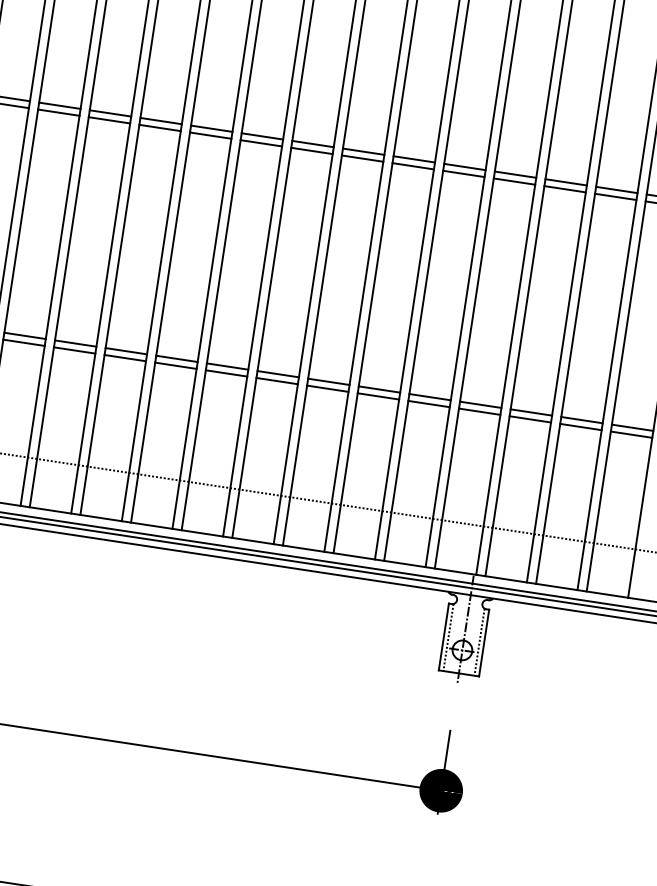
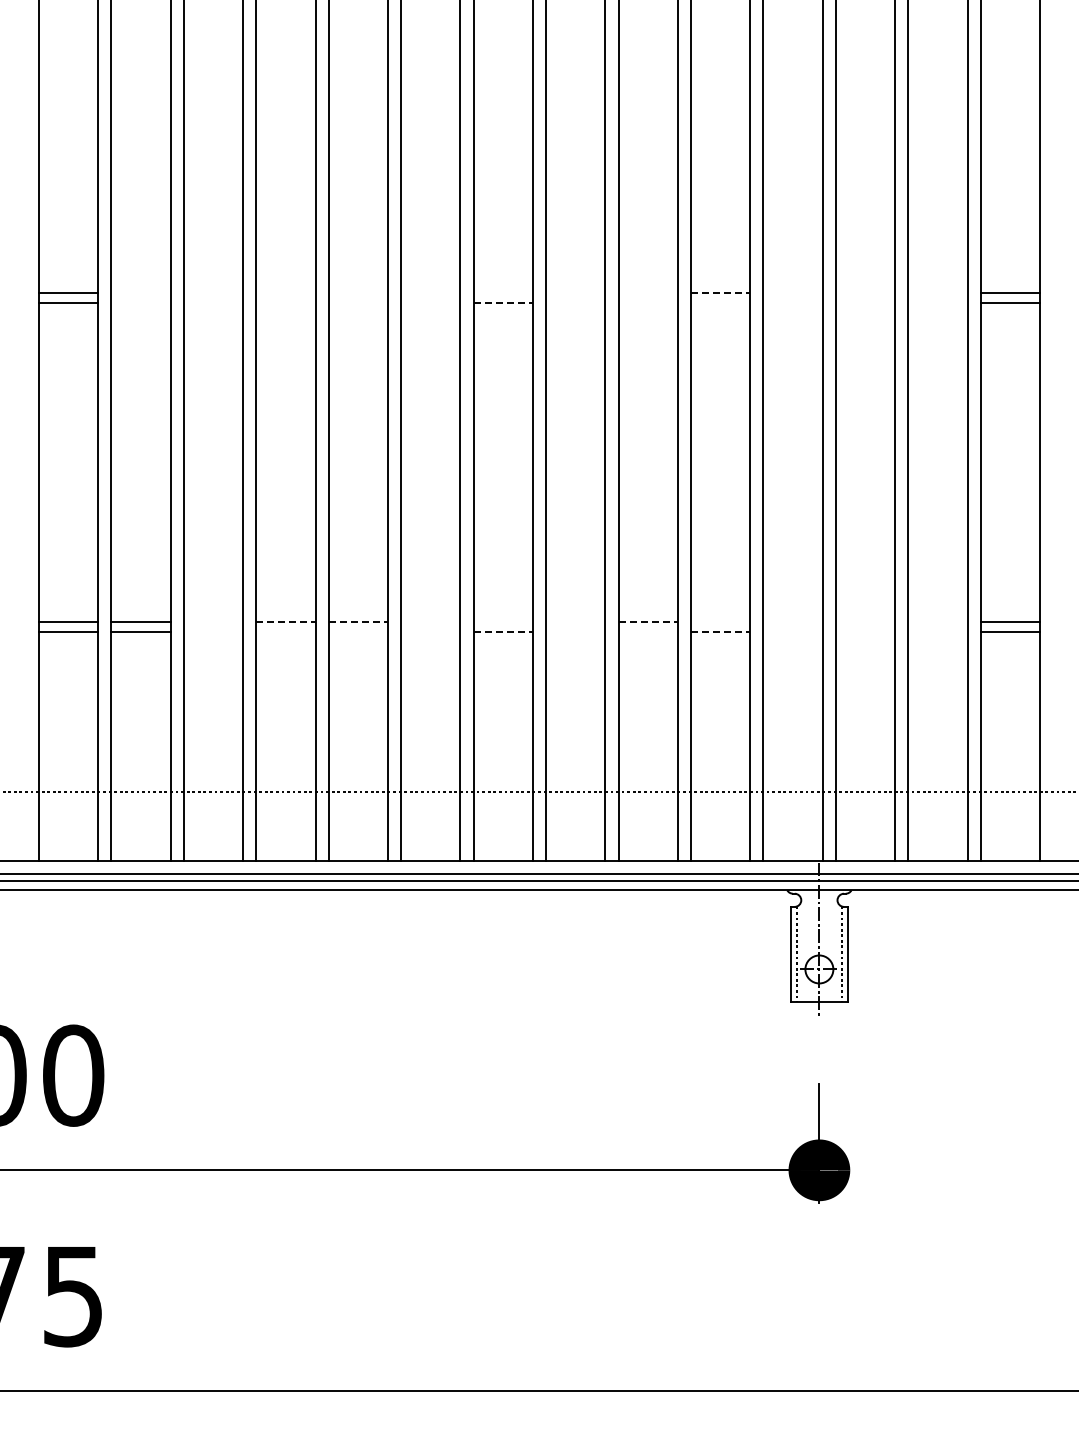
line: (59, 105) -> (140, 292), removed
line: (58, 112) -> (140, 302), removed
line: (110, 113) -> (213, 292), removed
line: (109, 120) -> (213, 302), removed
line: (160, 120) -> (285, 292), removed
line: (159, 127) -> (285, 302), removed
line: (211, 128) -> (358, 292), removed
line: (210, 135) -> (358, 302), removed
line: (262, 136) -> (430, 292), removed
line: (261, 143) -> (430, 302), removed
line: (312, 143) -> (502, 292), removed
line: (312, 150) -> (503, 302), solid -> dashed
line: (363, 151) -> (575, 292), removed
line: (362, 158) -> (575, 302), removed
line: (413, 159) -> (647, 292), removed
line: (412, 166) -> (647, 302), removed
line: (464, 166) -> (720, 292), solid -> dashed
line: (463, 173) -> (720, 302), removed
line: (515, 174) -> (792, 292), removed
line: (514, 181) -> (792, 302), removed
line: (566, 182) -> (865, 292), removed
line: (565, 189) -> (865, 302), removed
line: (616, 189) -> (937, 292), removed
line: (615, 196) -> (937, 302), removed
line: (75, 343) -> (213, 622), removed
line: (74, 350) -> (213, 631), removed
line: (126, 351) -> (285, 622), solid -> dashed
line: (125, 357) -> (285, 631), removed
line: (177, 359) -> (358, 622), solid -> dashed
line: (176, 365) -> (358, 631), removed
line: (227, 366) -> (430, 622), removed
line: (226, 373) -> (430, 631), removed
line: (277, 374) -> (502, 622), removed
line: (277, 380) -> (503, 631), solid -> dashed
line: (328, 382) -> (575, 622), removed
line: (327, 388) -> (575, 631), removed
line: (379, 389) -> (648, 622), solid -> dashed
line: (378, 396) -> (647, 631), removed
line: (430, 397) -> (720, 622), removed
line: (429, 403) -> (720, 631), solid -> dashed
line: (480, 405) -> (792, 622), removed
line: (479, 411) -> (792, 631), removed
line: (531, 412) -> (865, 622), removed
line: (530, 419) -> (865, 631), removed
line: (581, 420) -> (937, 622), removed
line: (580, 426) -> (937, 631), removed

